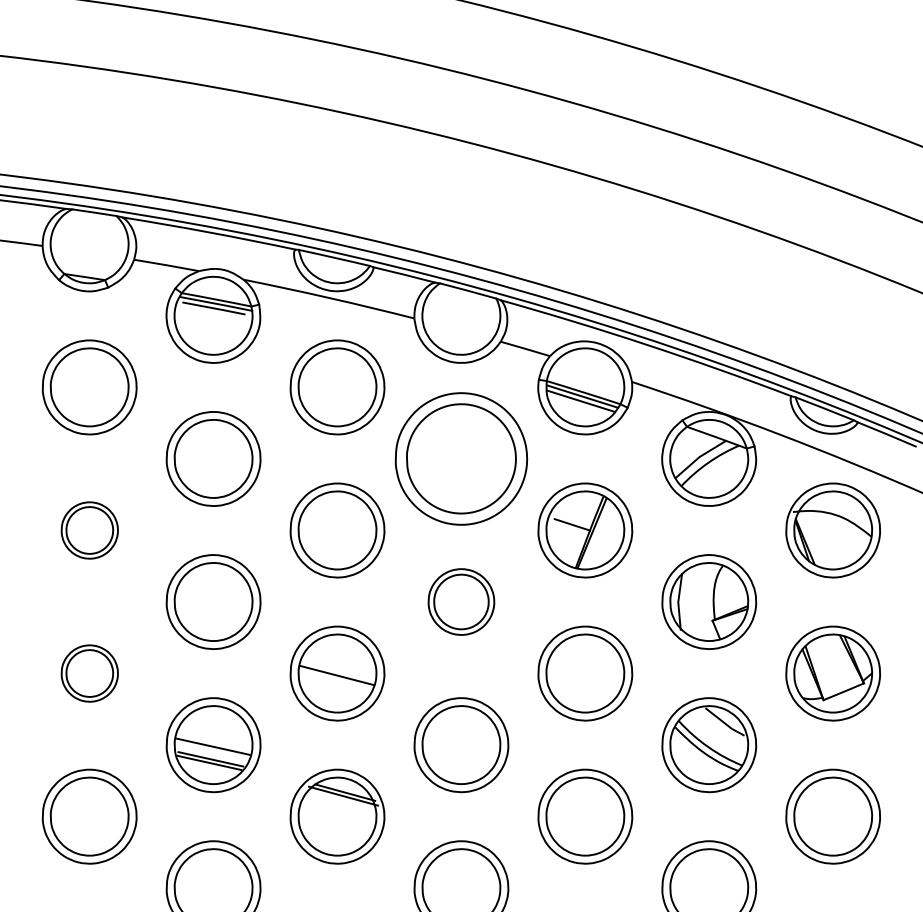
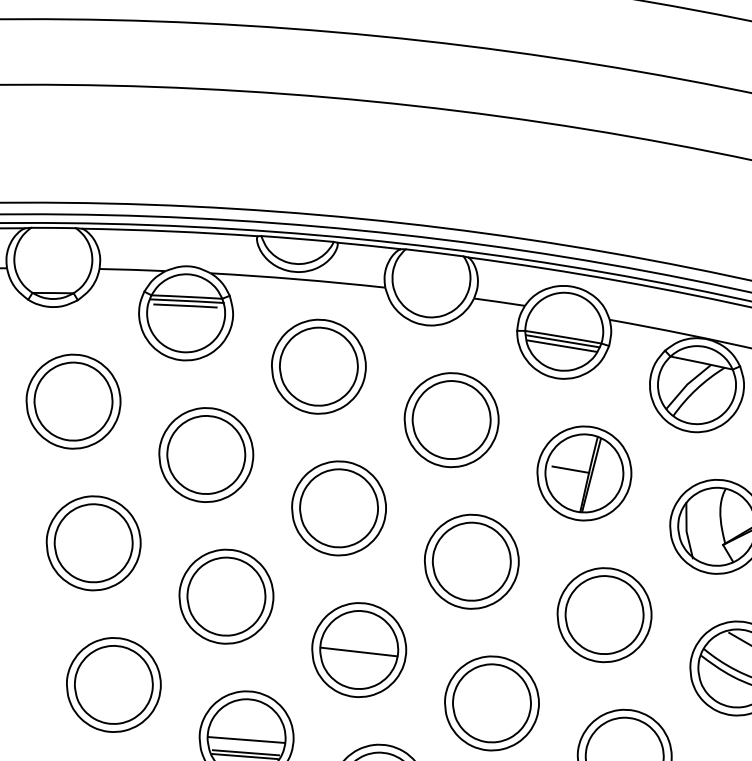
part: (461, 458) -> (451, 419), size x0.71
part: (89, 530) -> (93, 543), size x1.67
part: (461, 601) -> (471, 561), size x1.43
part: (89, 673) -> (113, 684), size x1.67

